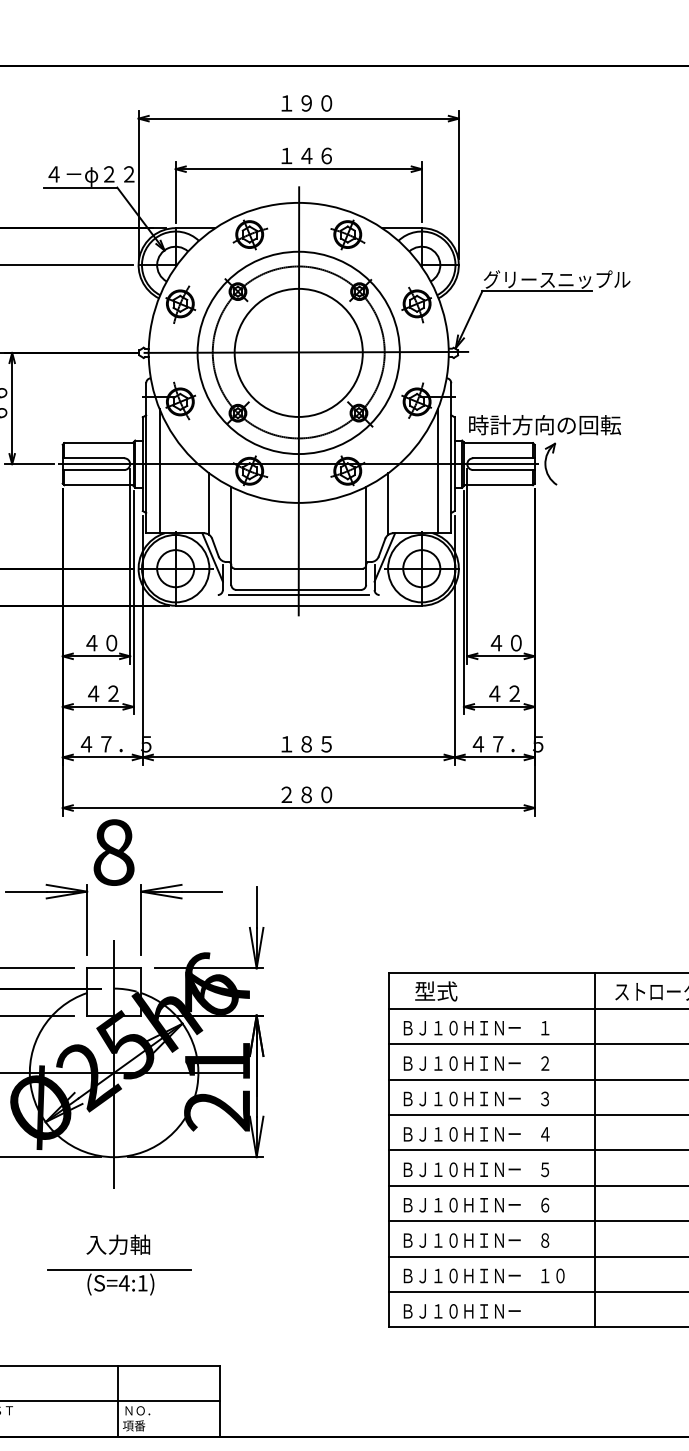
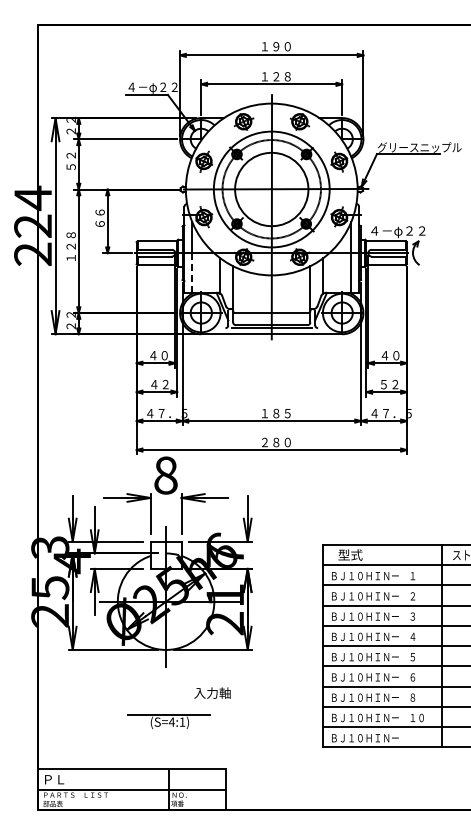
text: (315, 155) -> (281, 76), １４６ -> １２８
text: (544, 426) -> (412, 231), 時計方向の回転 -> ４－φ２２
line: (160, 499) -> (192, 273), solid -> dashed
text: (493, 693) -> (383, 384), ４２ -> ５２
text: (118, 1243) -> (212, 692), moved

